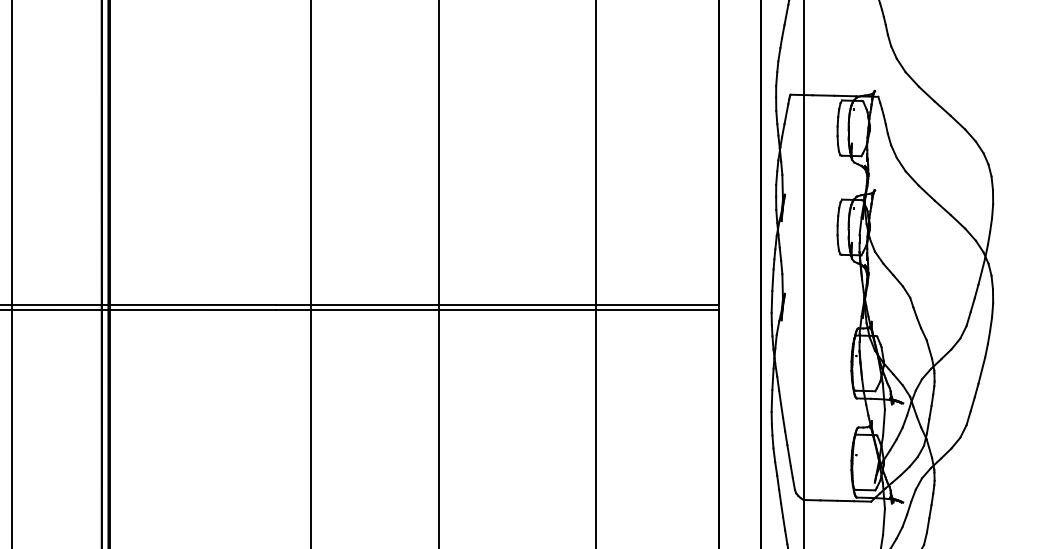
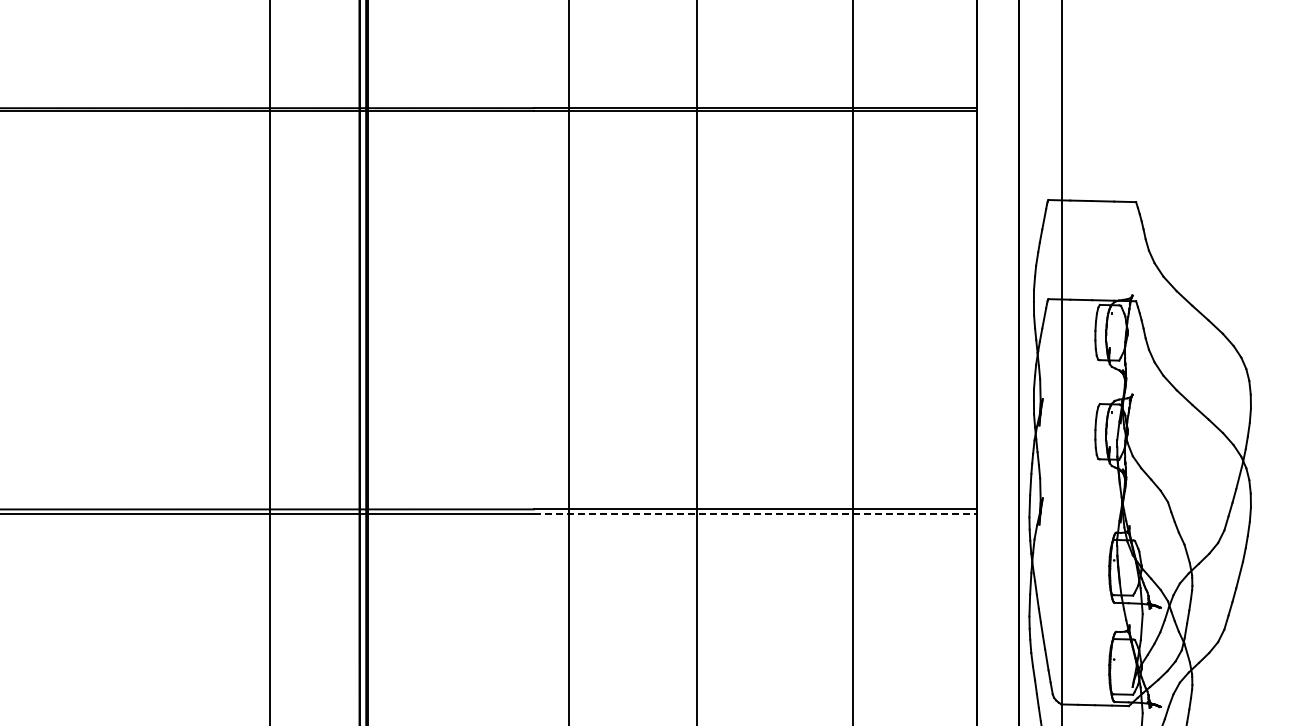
line: (497, 310) -> (755, 514), solid -> dashed

